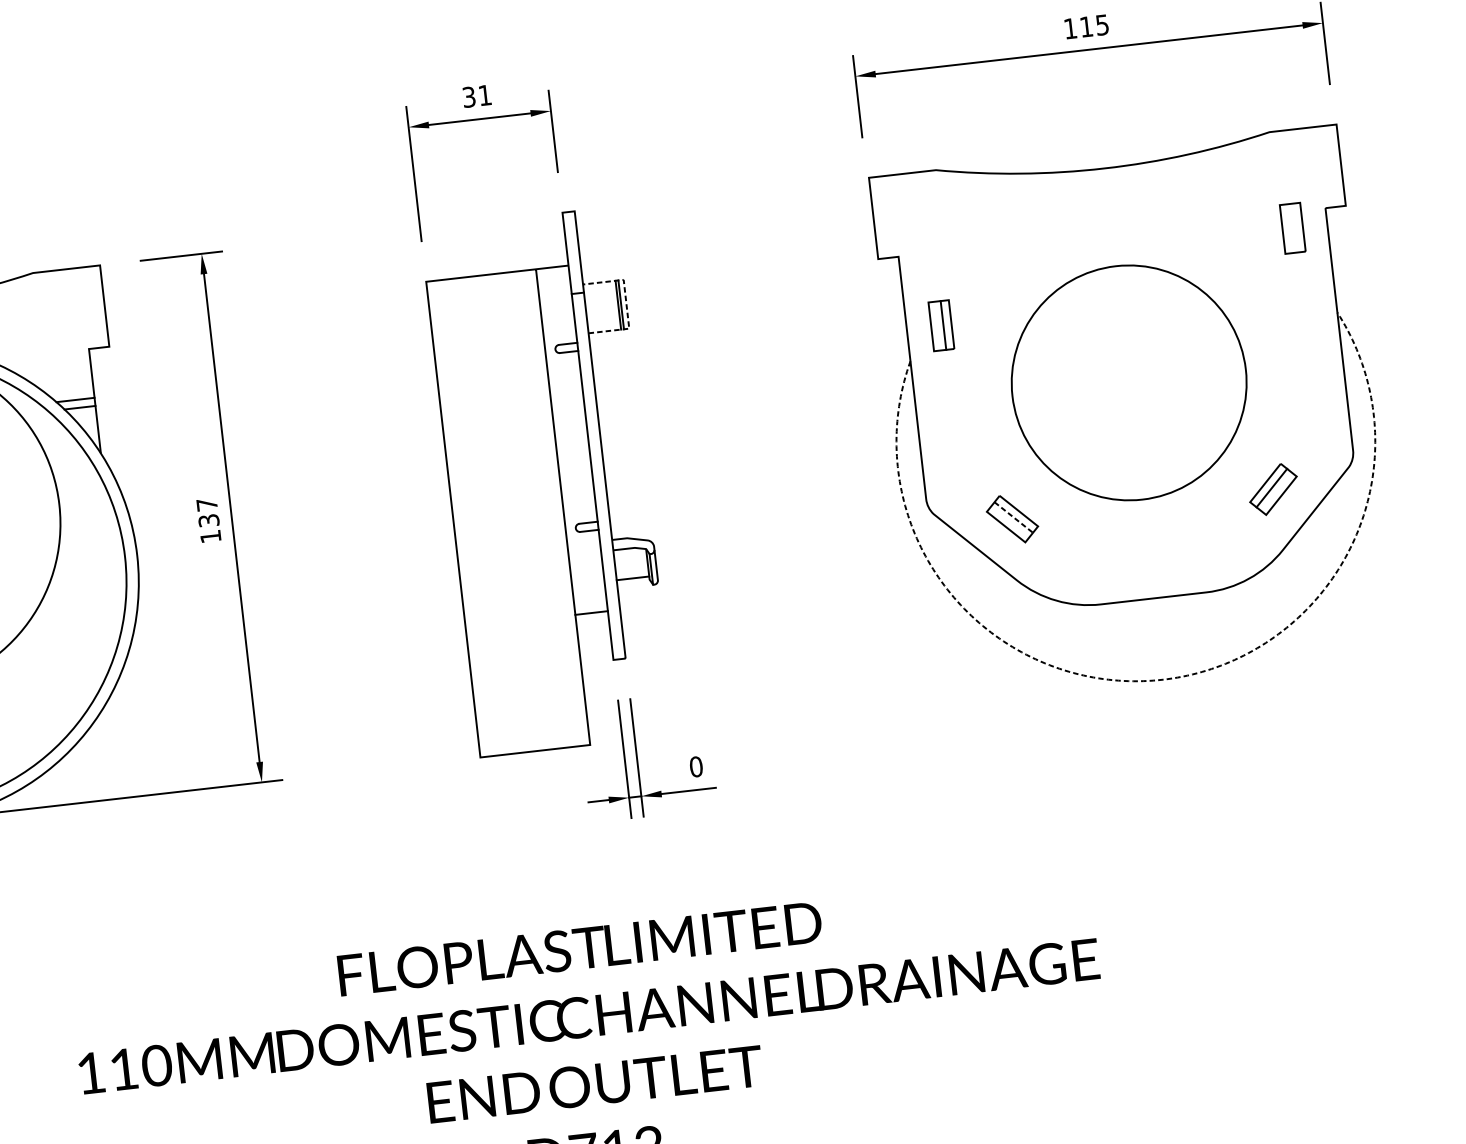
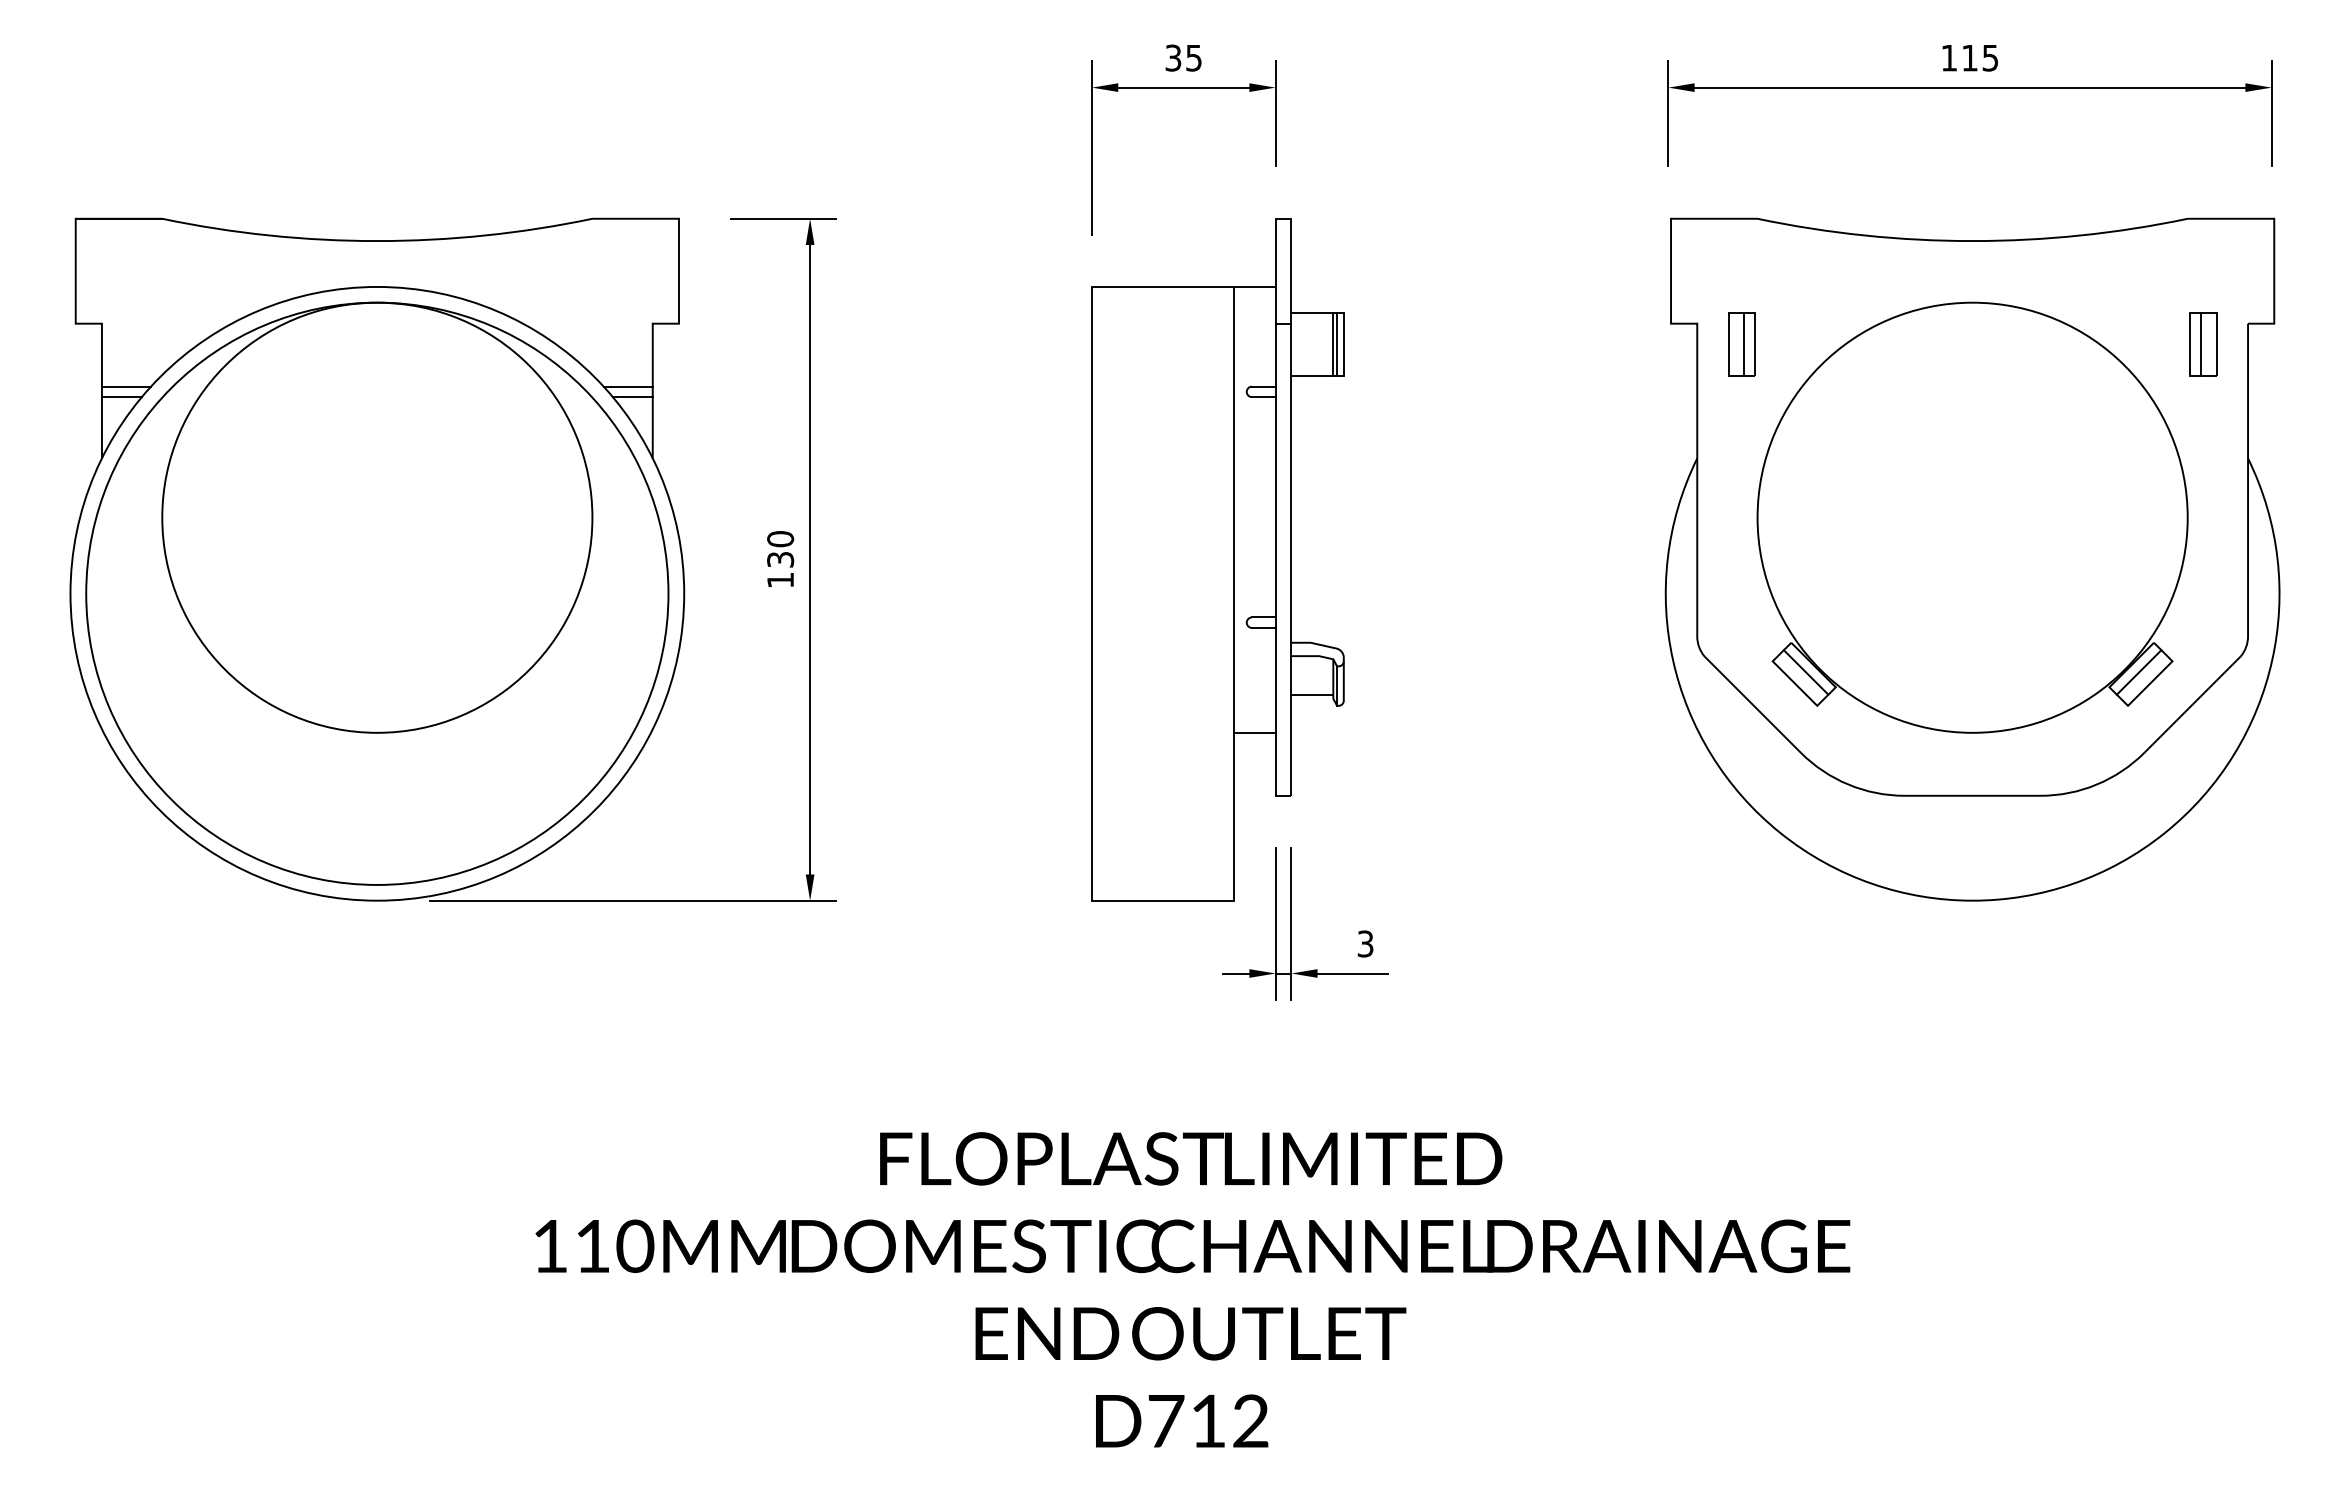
text: (484, 95) -> (1193, 58), 31 -> 35
line: (1290, 228) -> (2200, 344), added
line: (626, 304) -> (1343, 344), dashed -> solid
part: (941, 325) -> (1741, 344), moved
circle: (1129, 382) -> (1972, 517), size x1.43
text: (207, 505) -> (780, 539), 137 -> 130
line: (1014, 517) -> (1806, 672), dashed -> solid
arc: (1162, 679) -> (1972, 900), dashed -> solid
text: (696, 766) -> (1365, 943), 0 -> 3

